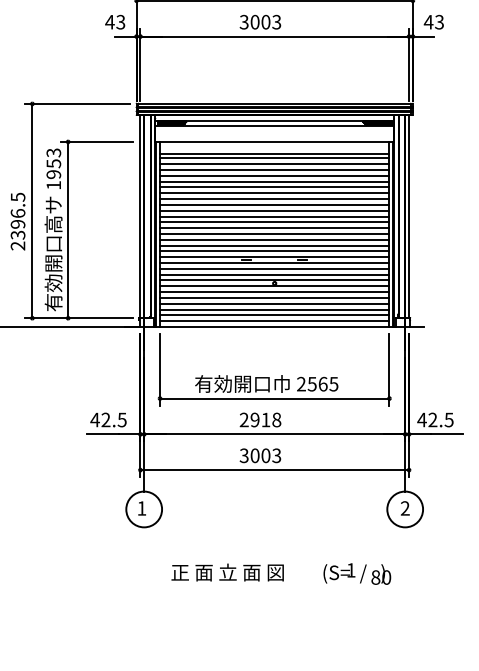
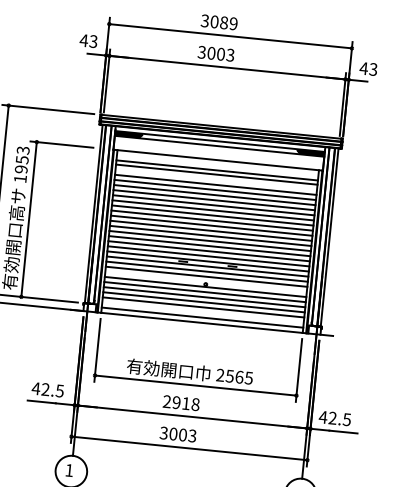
line: (274, 164) -> (216, 179), removed
line: (274, 280) -> (205, 281), removed
line: (274, 315) -> (202, 312), removed

